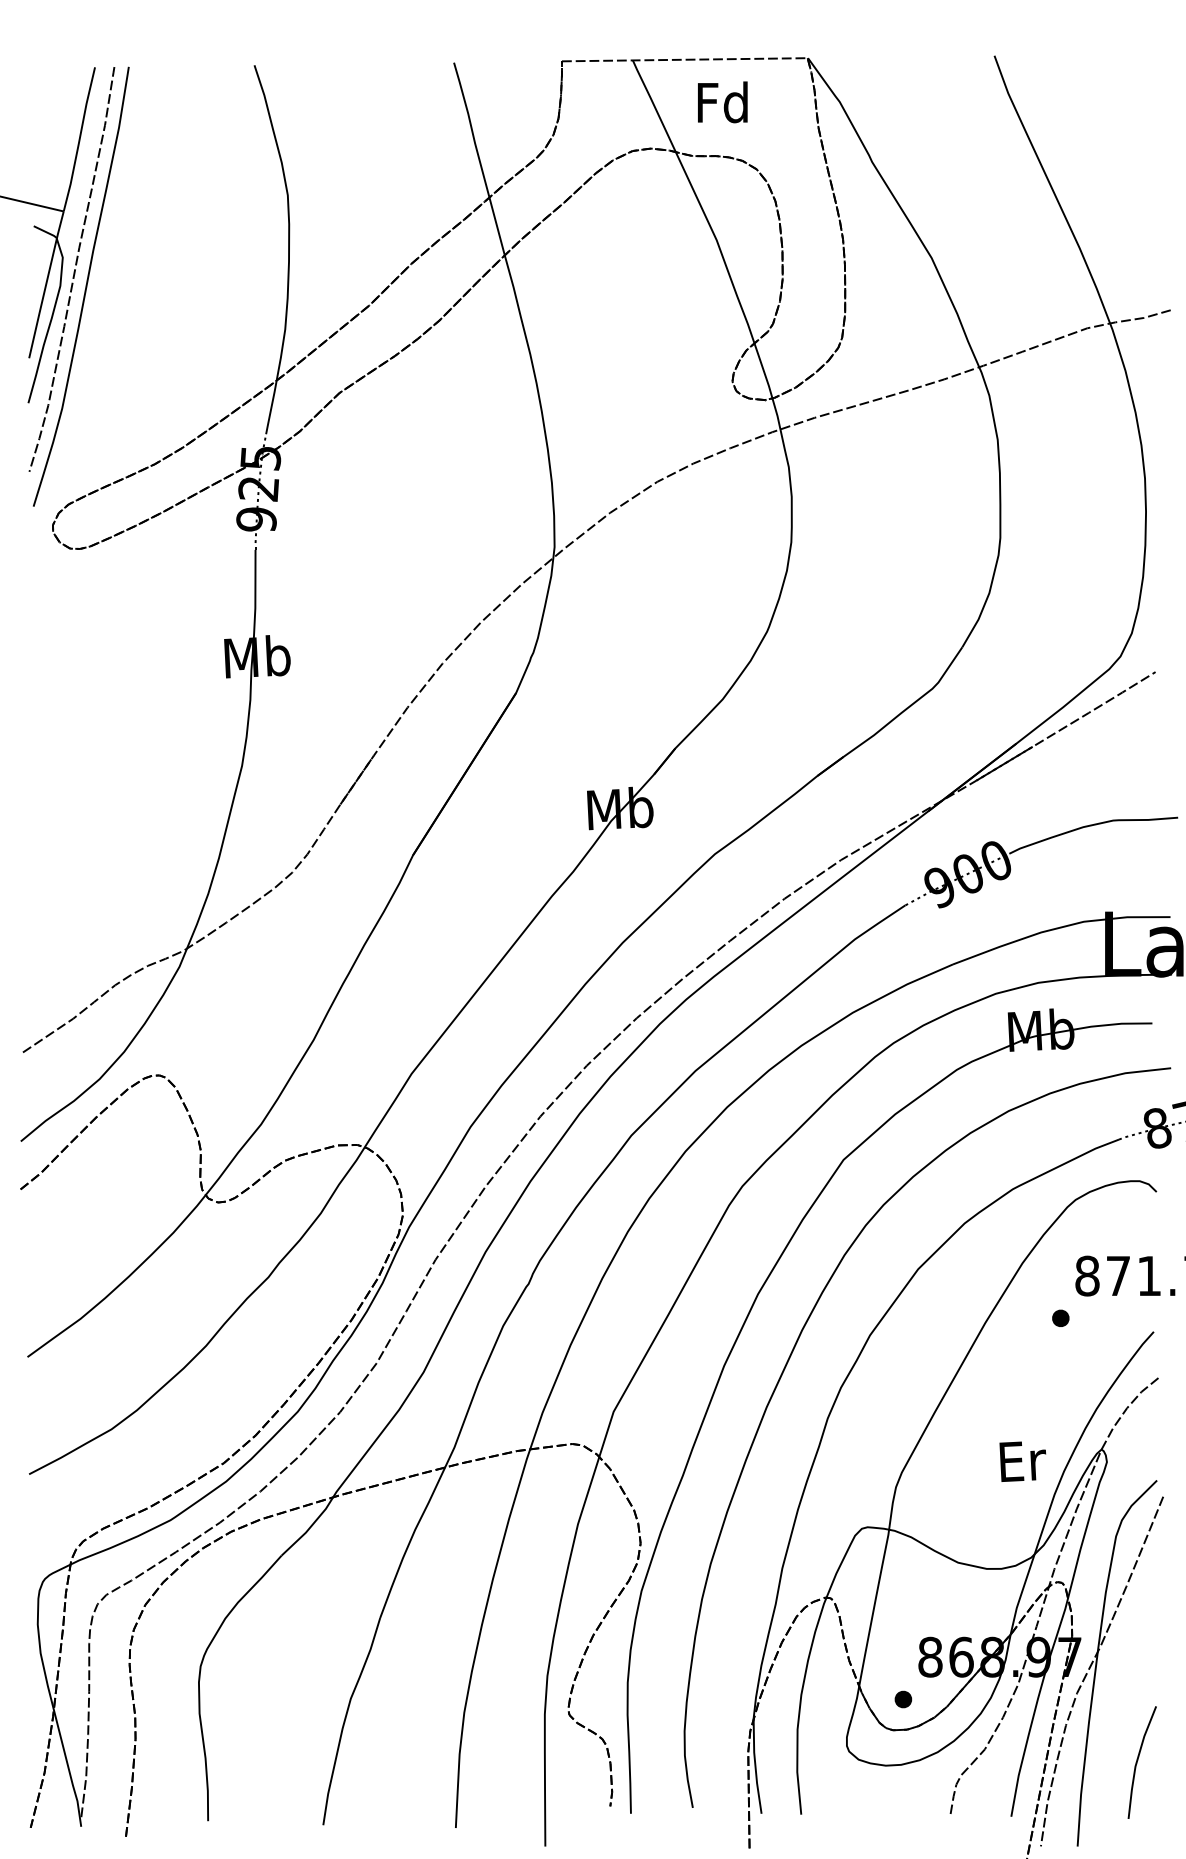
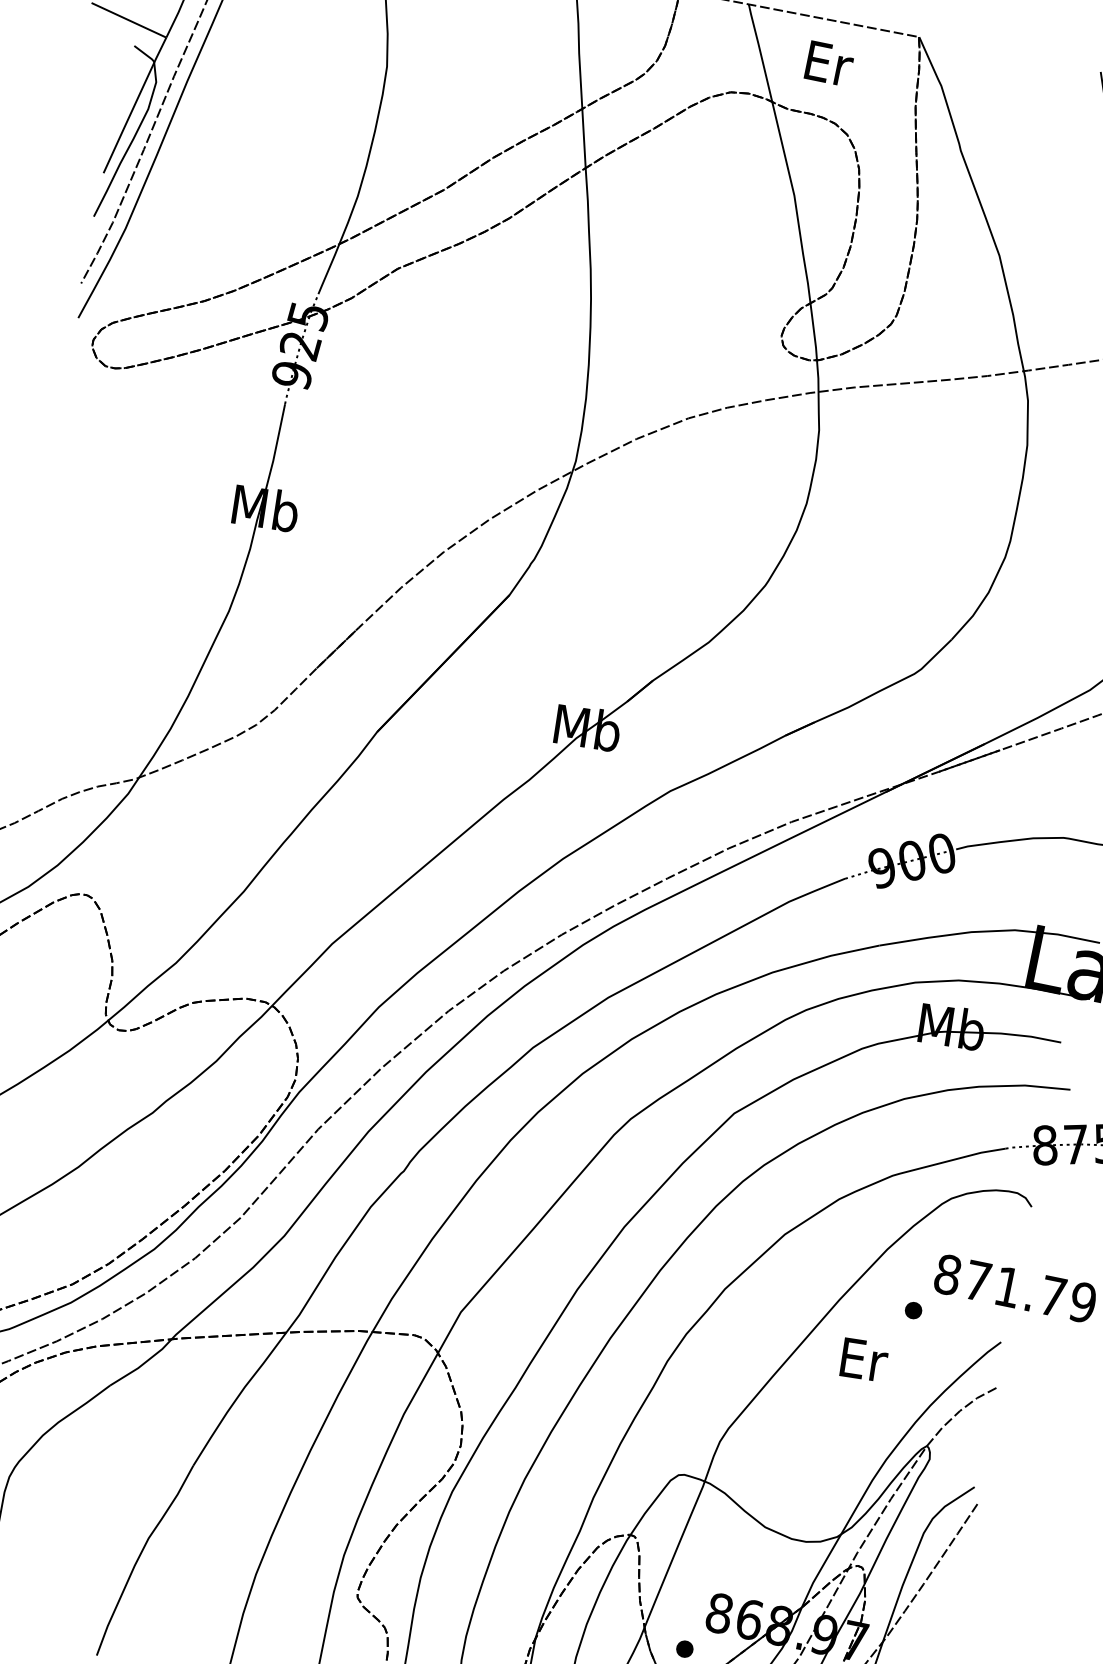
text: (722, 102) -> (827, 63), Fd -> Er
text: (1022, 1461) -> (863, 1360), moved

